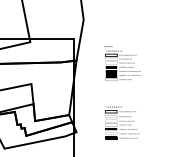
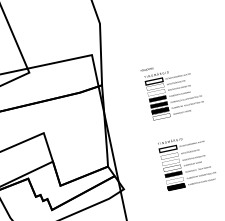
part: (122, 63) -> (172, 89), moved

